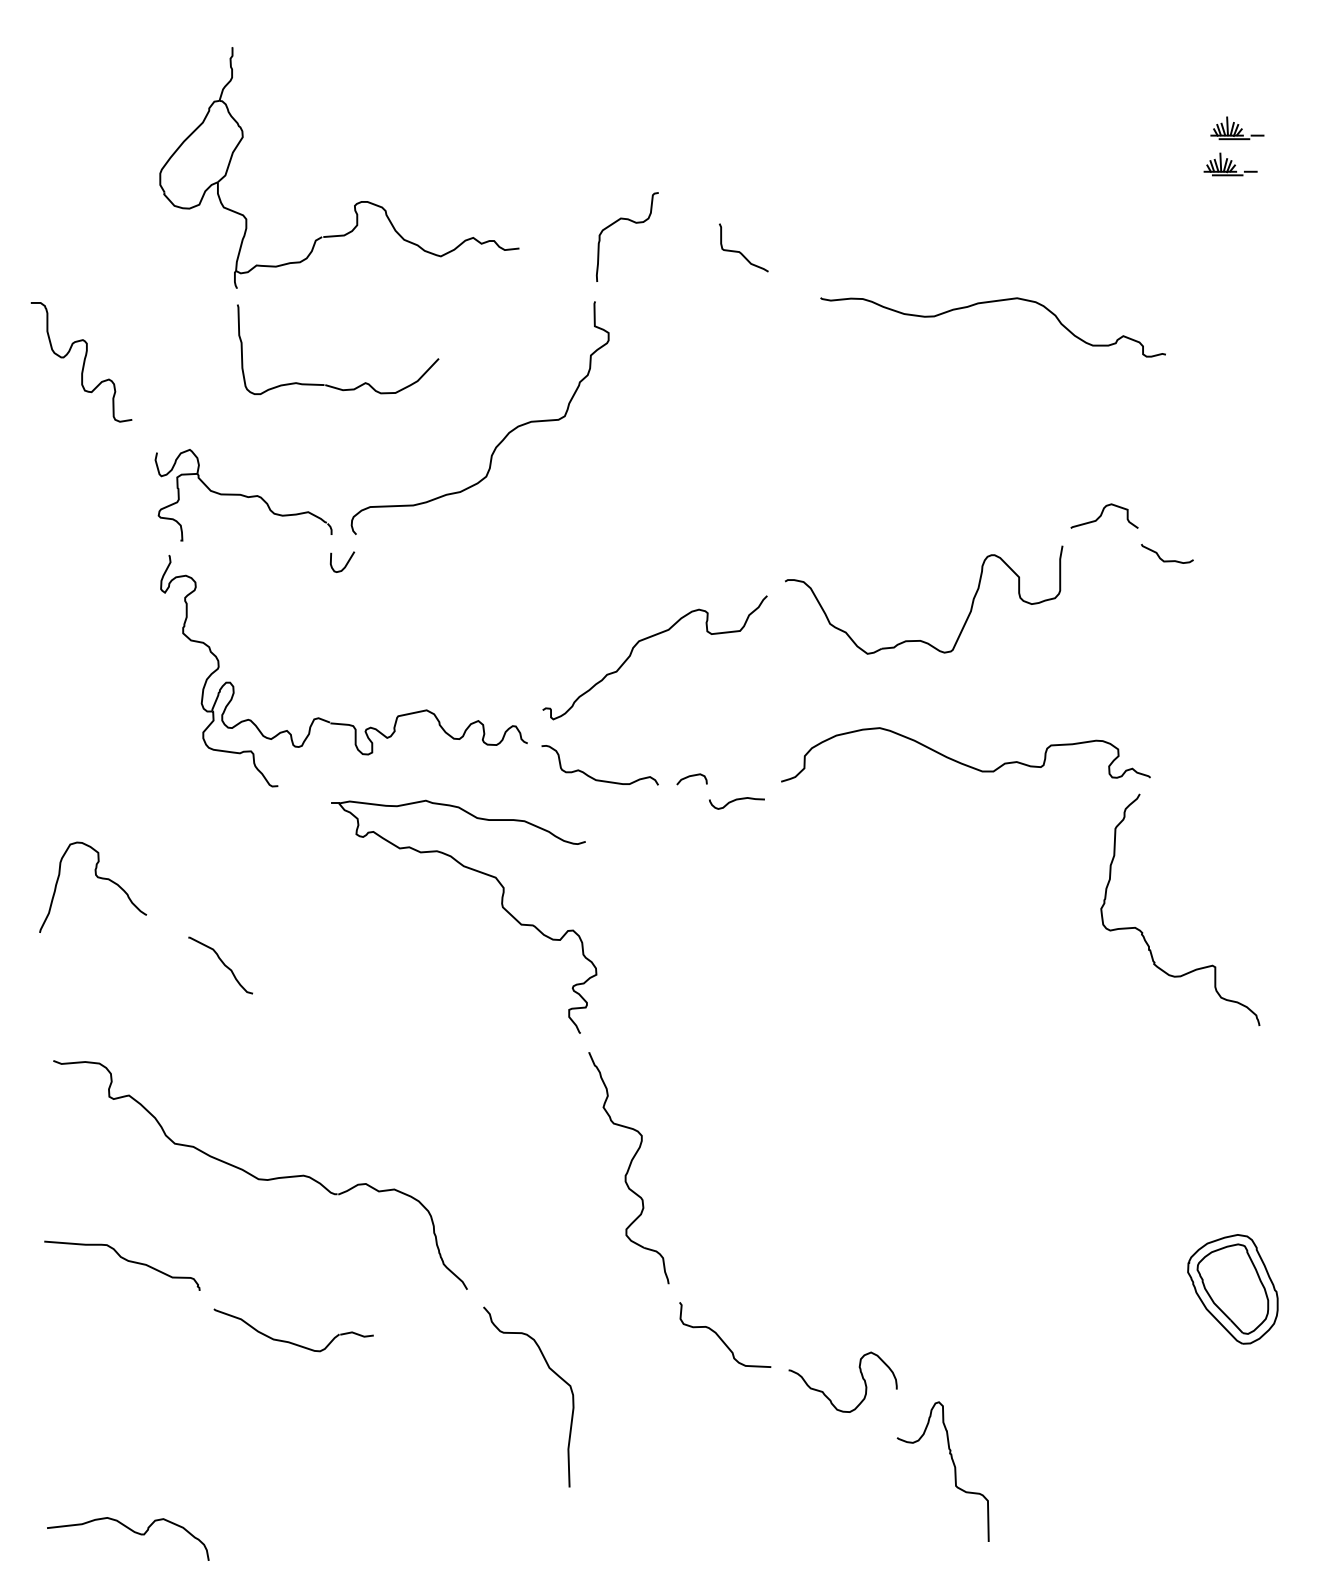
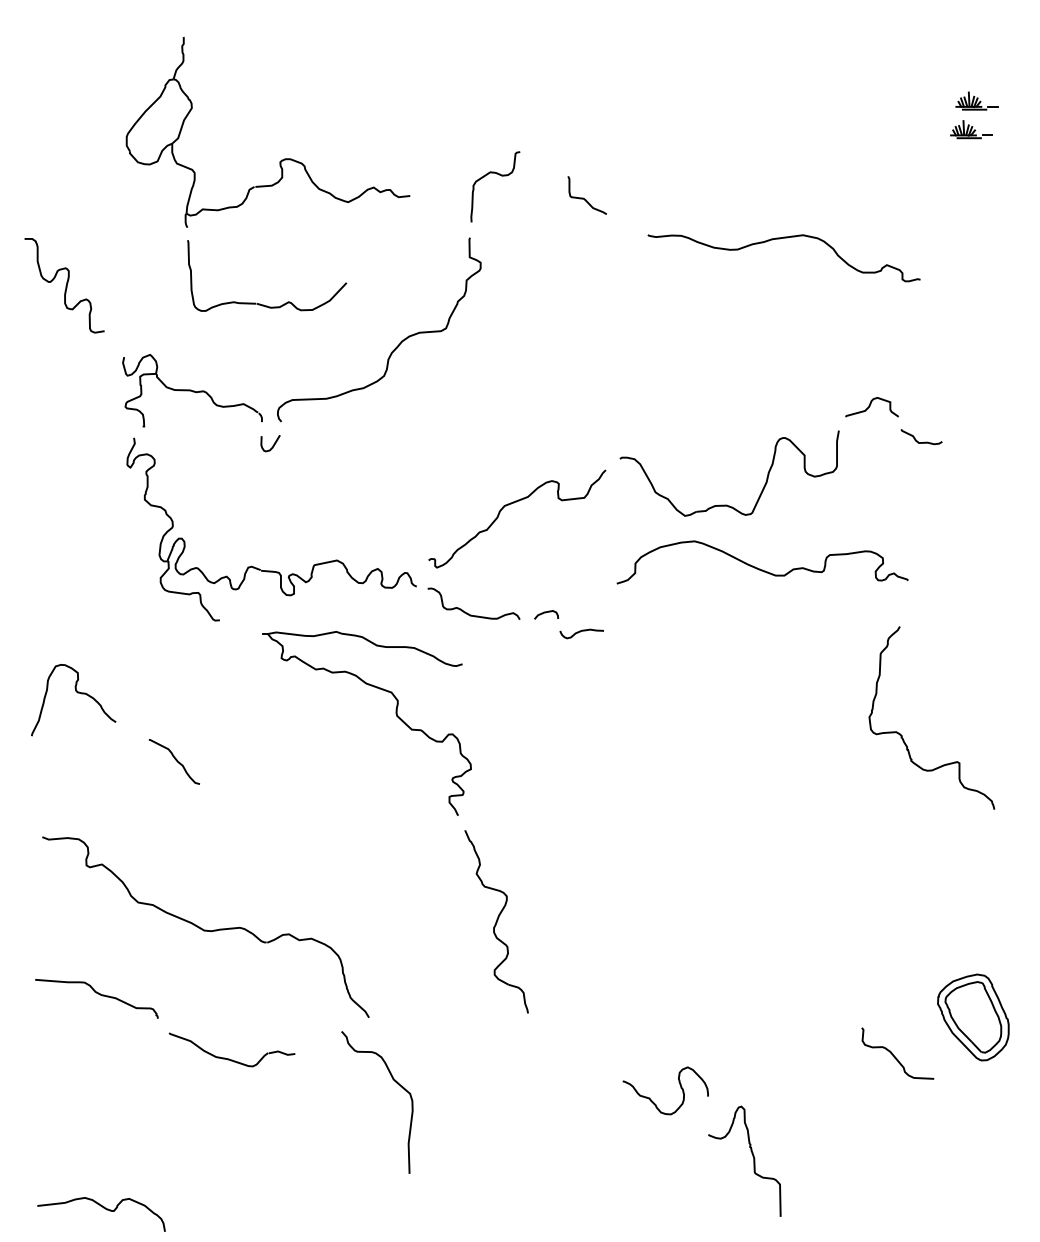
curve: (961, 762) -> (759, 568), moved
curve: (720, 1336) -> (894, 1054), moved
curve: (550, 1370) -> (394, 1081), moved

